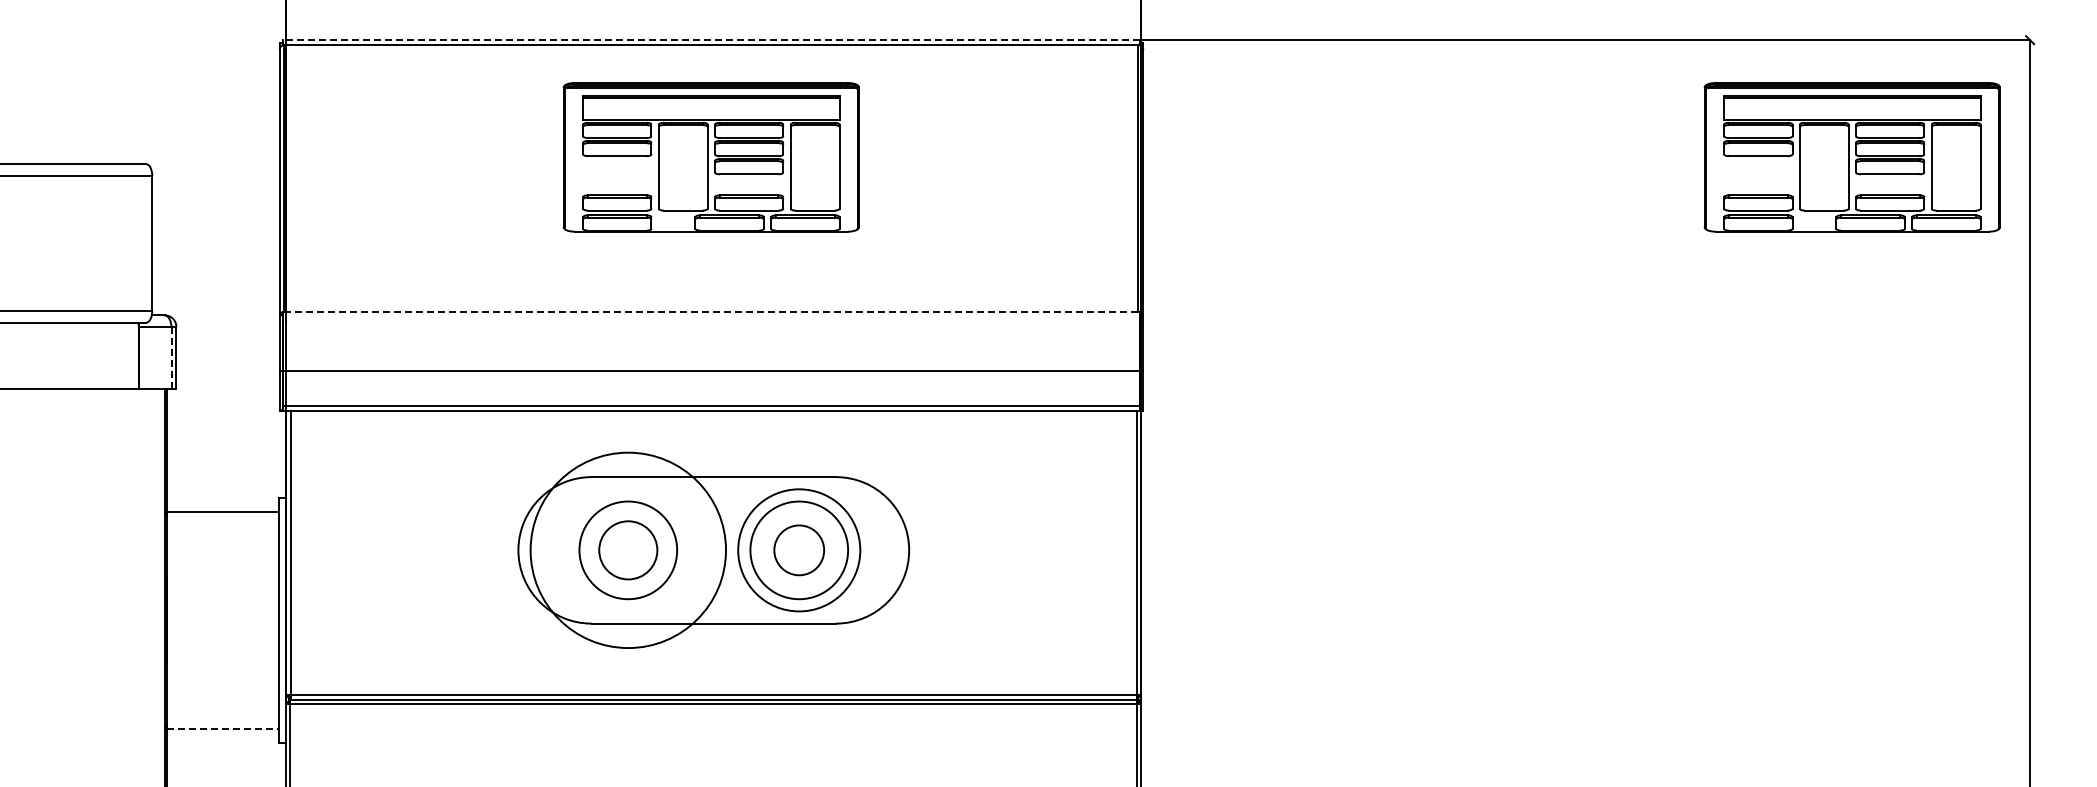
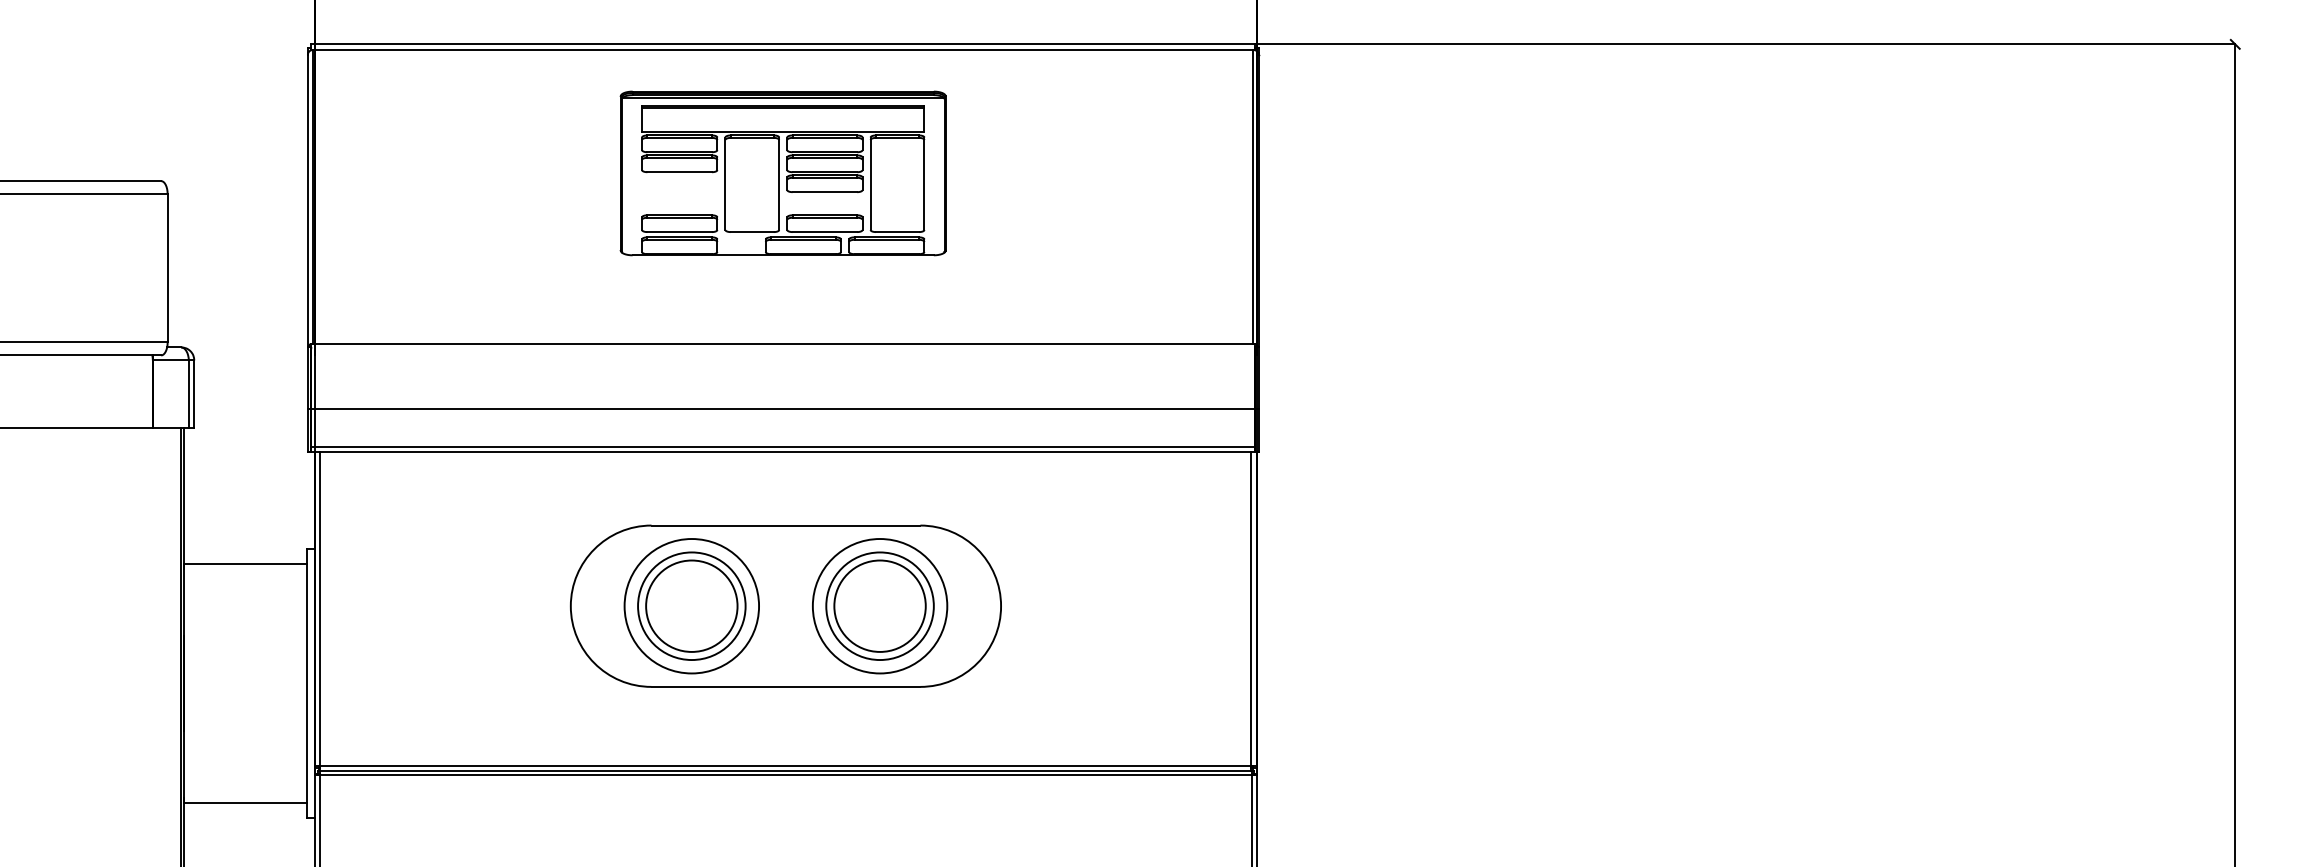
line: (711, 40) -> (783, 44), dashed -> solid
part: (1851, 157) -> (2038, 173), removed
line: (711, 311) -> (783, 343), dashed -> solid
line: (171, 357) -> (188, 393), dashed -> solid
circle: (627, 549) -> (690, 605), size x1.43
circle: (798, 549) -> (879, 605), size x1.67
circle: (628, 550) -> (692, 606), size x0.62
line: (223, 729) -> (246, 803), dashed -> solid

